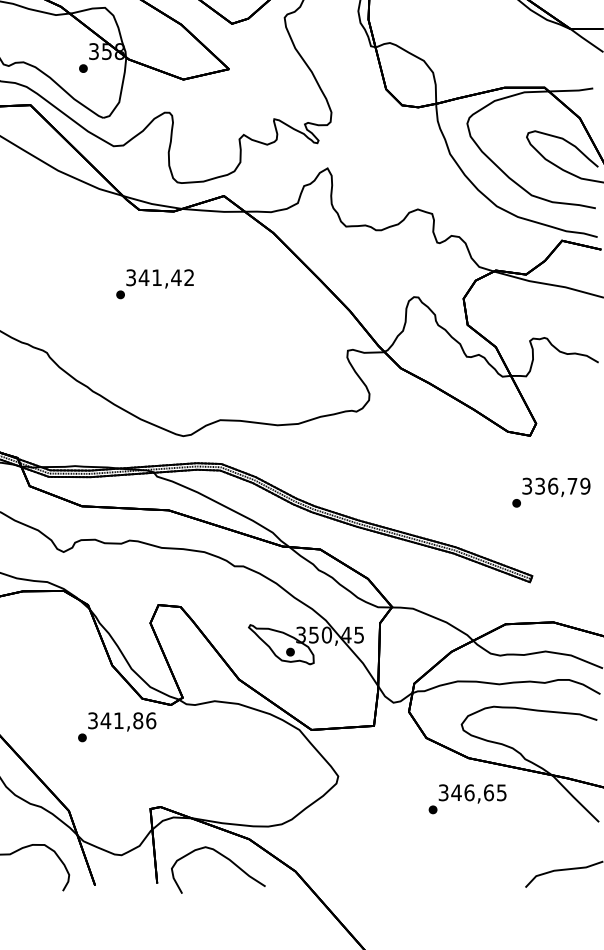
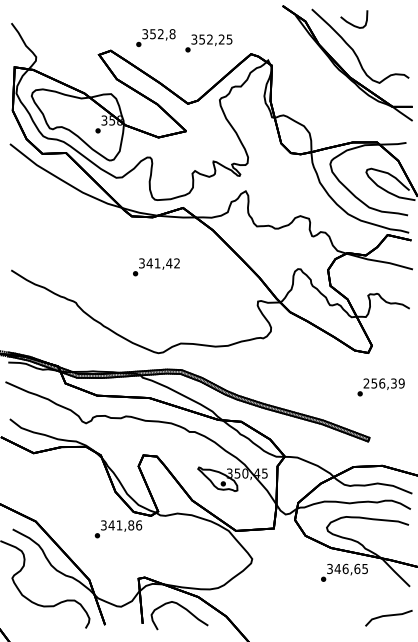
text: (155, 284) -> (156, 267), moved
text: (548, 486) -> (379, 383), 336,79 -> 256,39
text: (467, 798) -> (344, 572), moved

